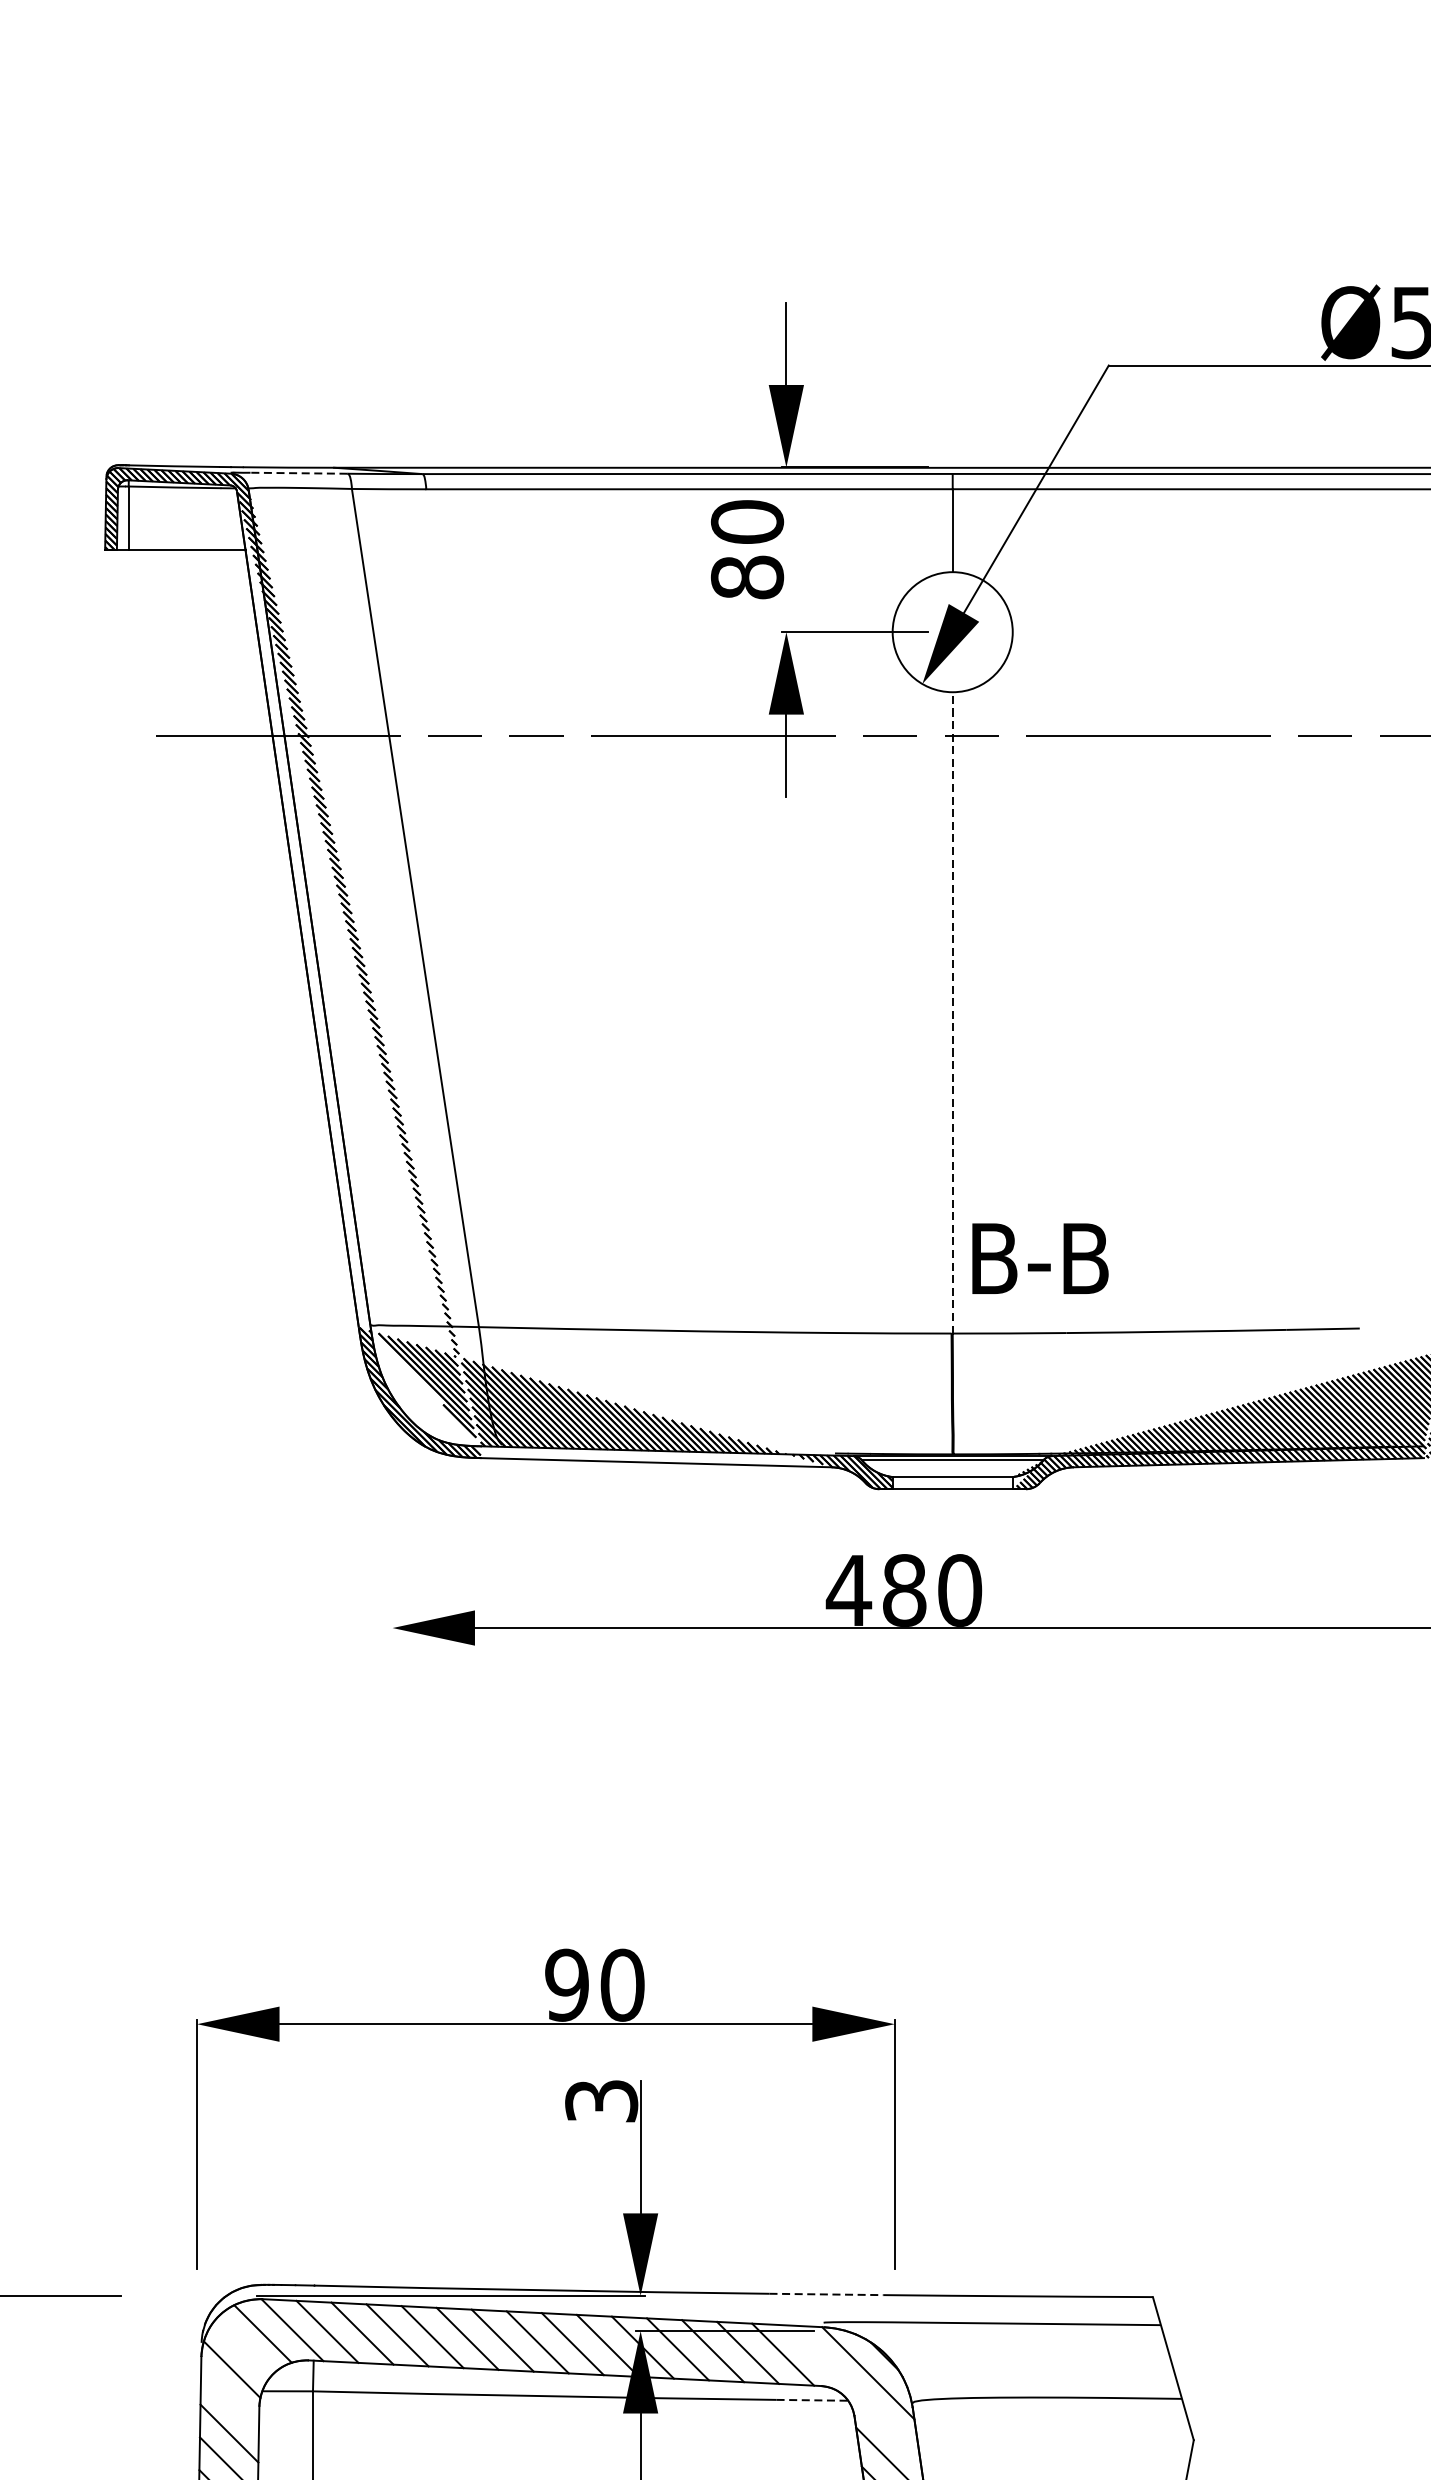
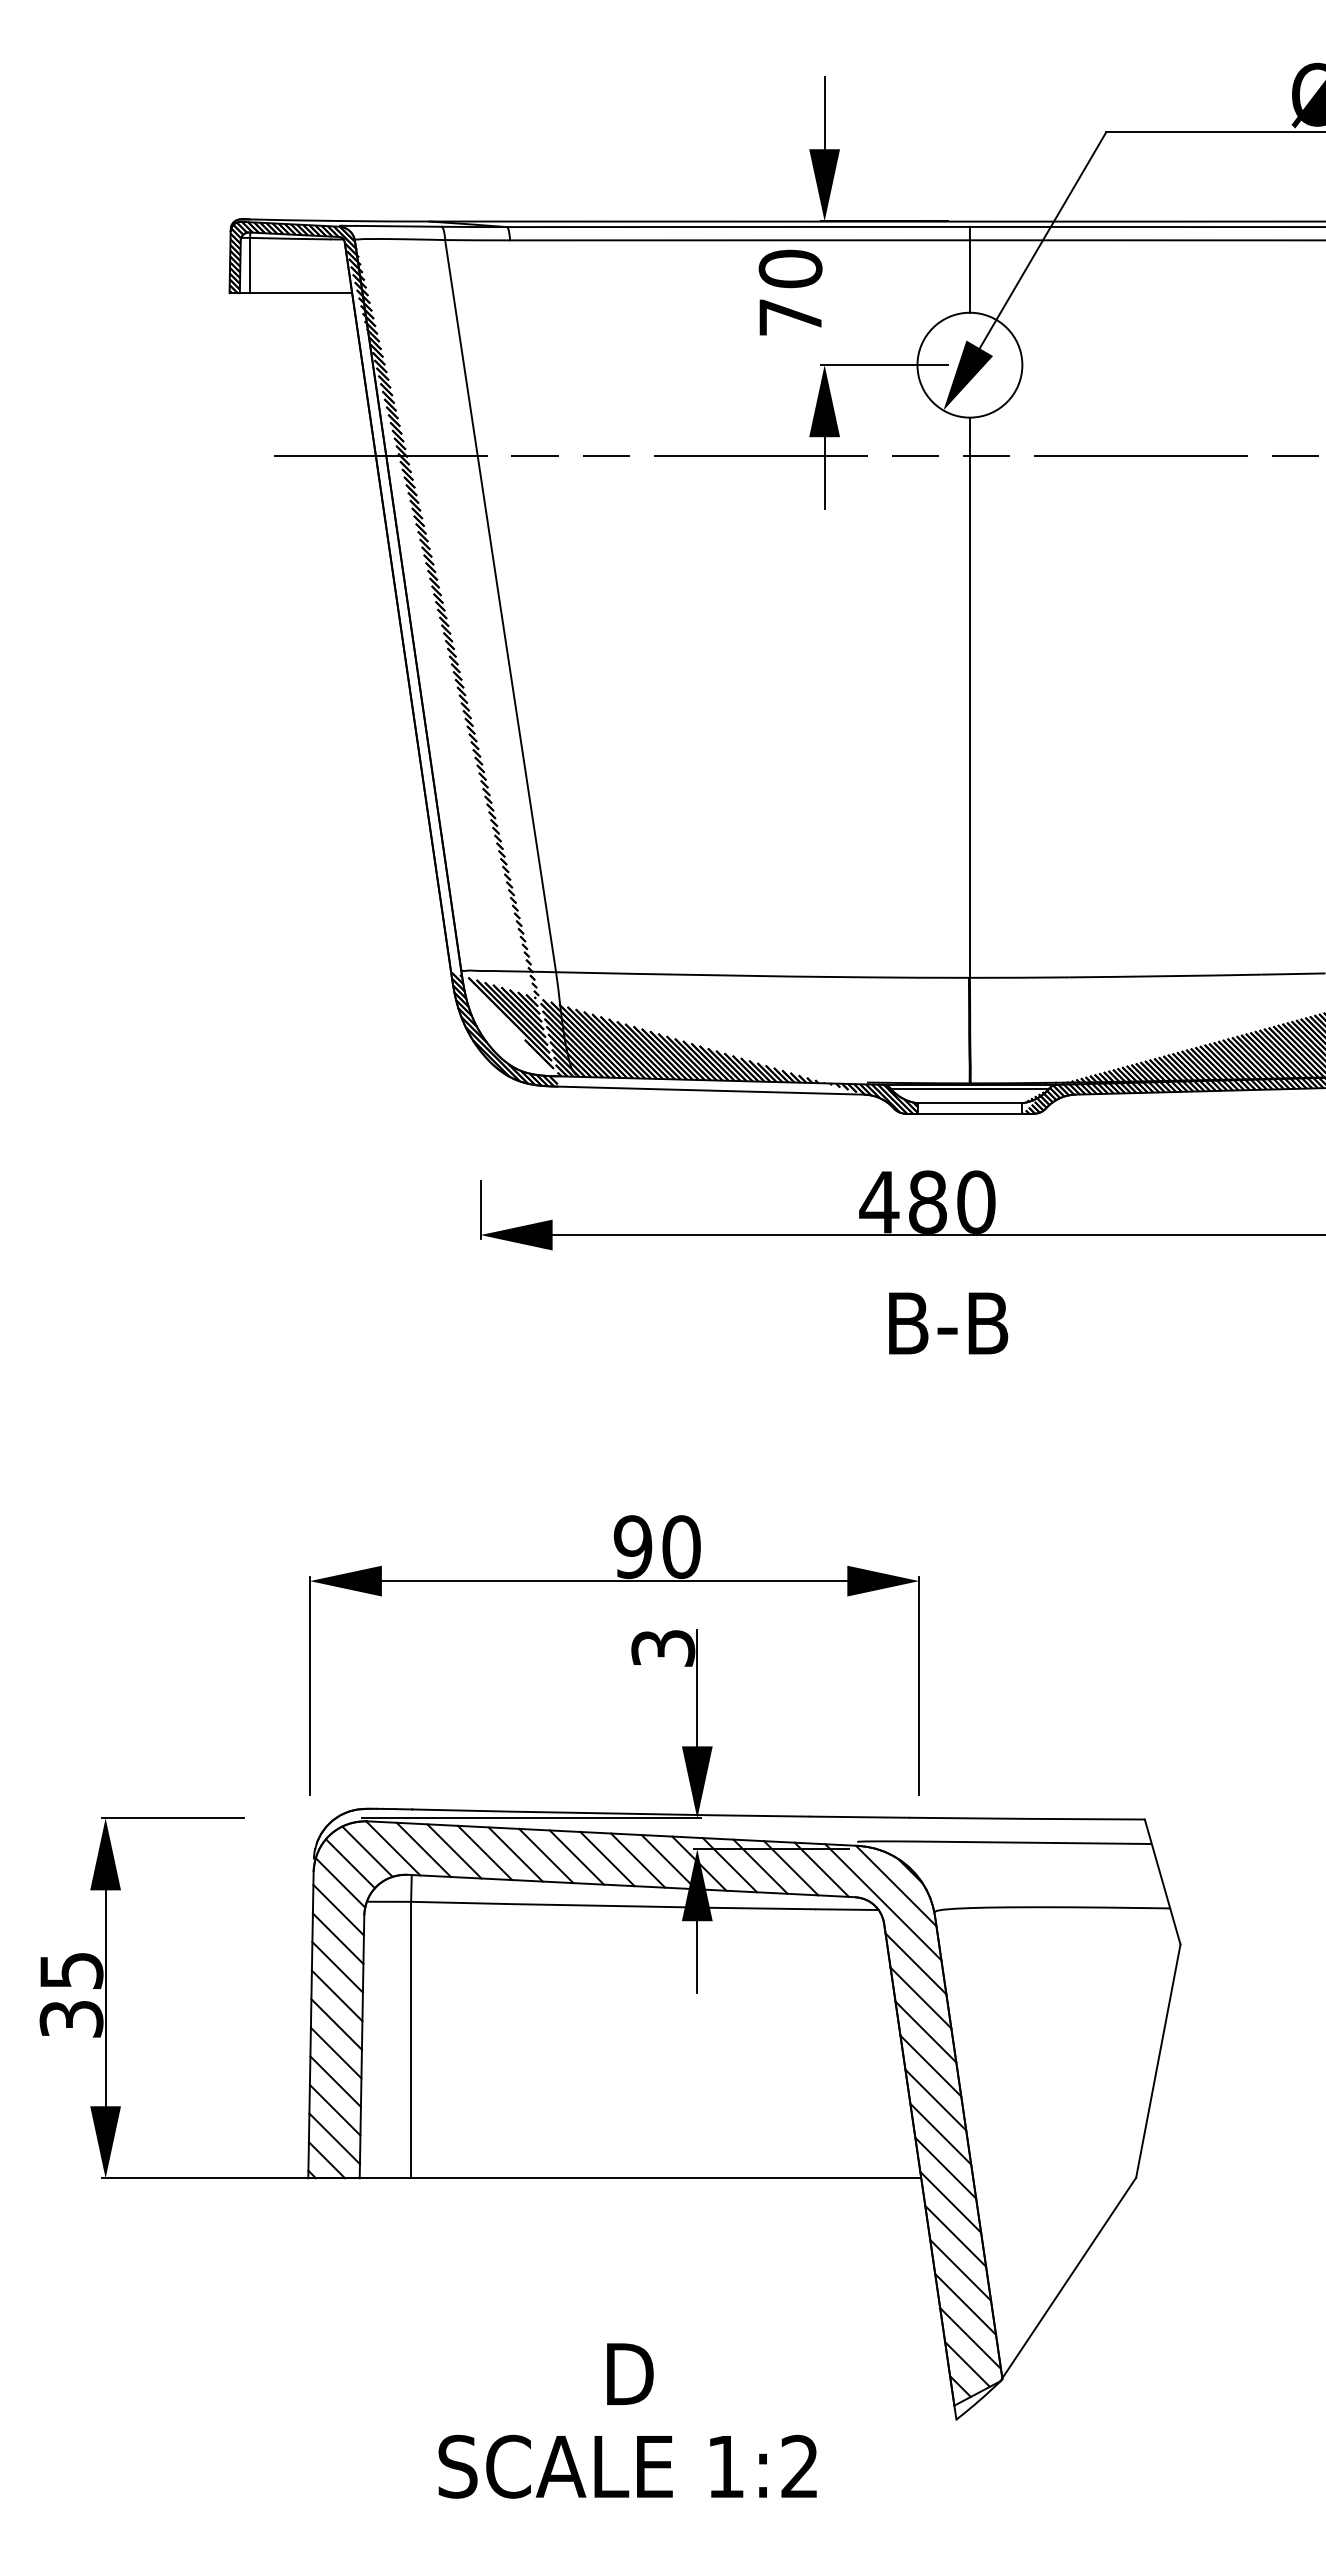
line: (298, 473) -> (398, 226), dashed -> solid
text: (747, 577) -> (790, 317), 80 -> 70
line: (952, 1012) -> (969, 697), dashed -> solid
text: (1040, 1258) -> (948, 1323), moved
line: (392, 1598) -> (480, 1209), added
line: (826, 2294) -> (859, 1817), dashed -> solid
line: (243, 2347) -> (350, 1863), added
line: (853, 2392) -> (883, 1902), added
line: (229, 2400) -> (338, 1909), added
line: (812, 2400) -> (847, 1909), dashed -> solid

